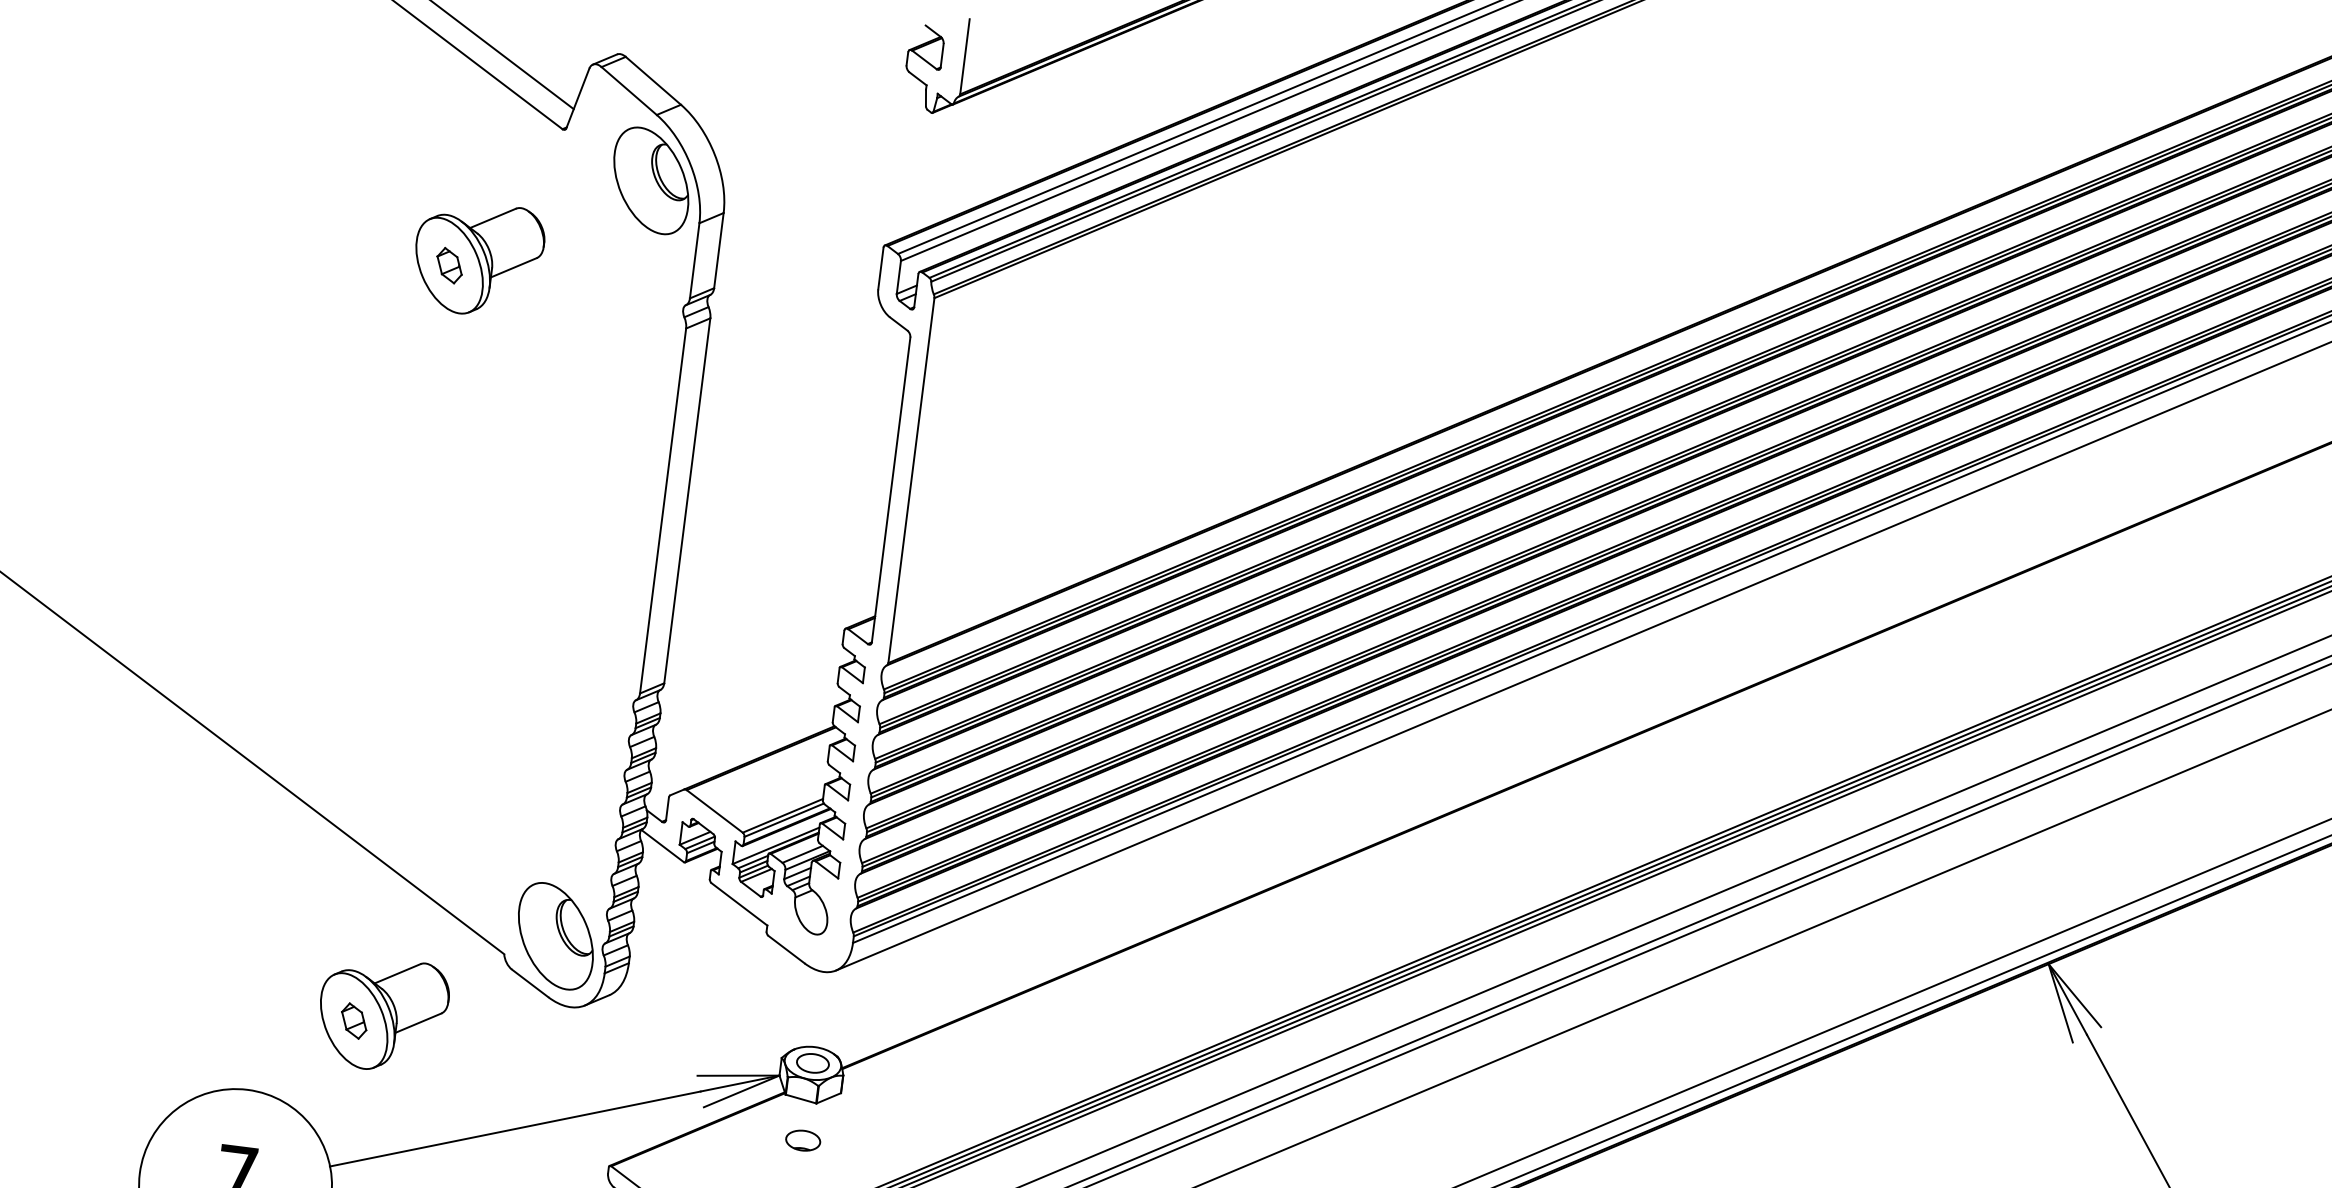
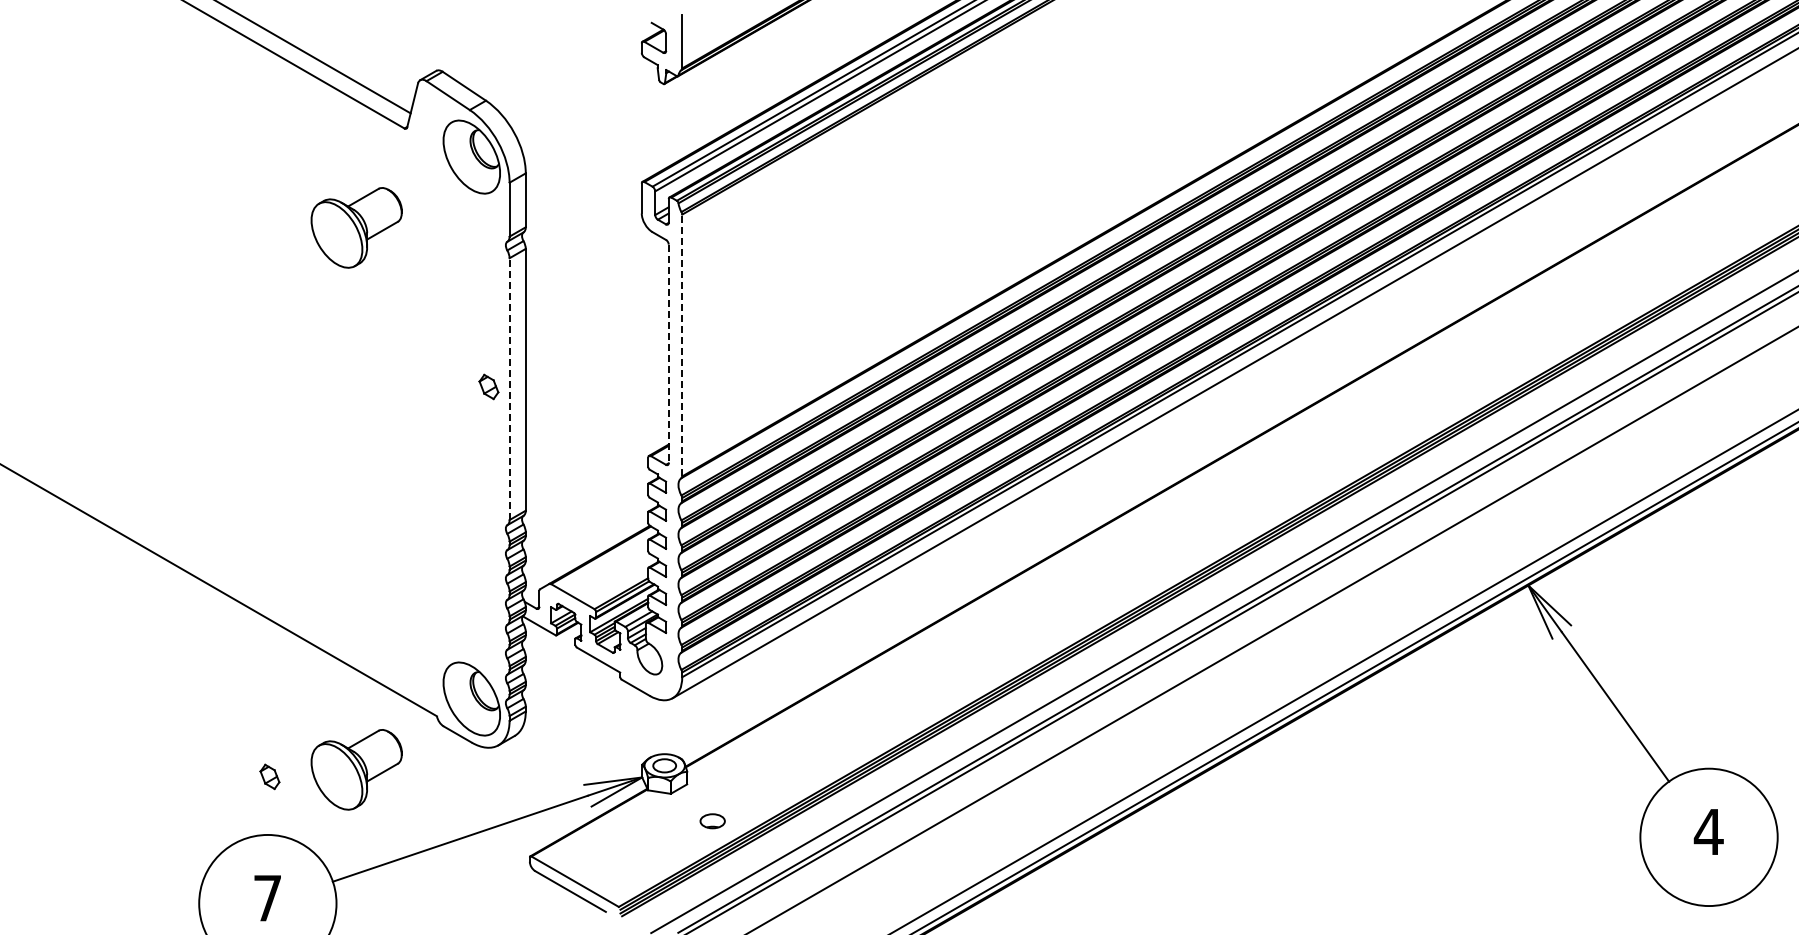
part: (449, 264) -> (488, 386), moved
line: (911, 480) -> (682, 345), solid -> dashed
line: (890, 490) -> (668, 354), solid -> dashed
line: (662, 511) -> (509, 389), solid -> dashed
part: (353, 1020) -> (269, 776), moved
part: (802, 1140) -> (712, 821), moved

